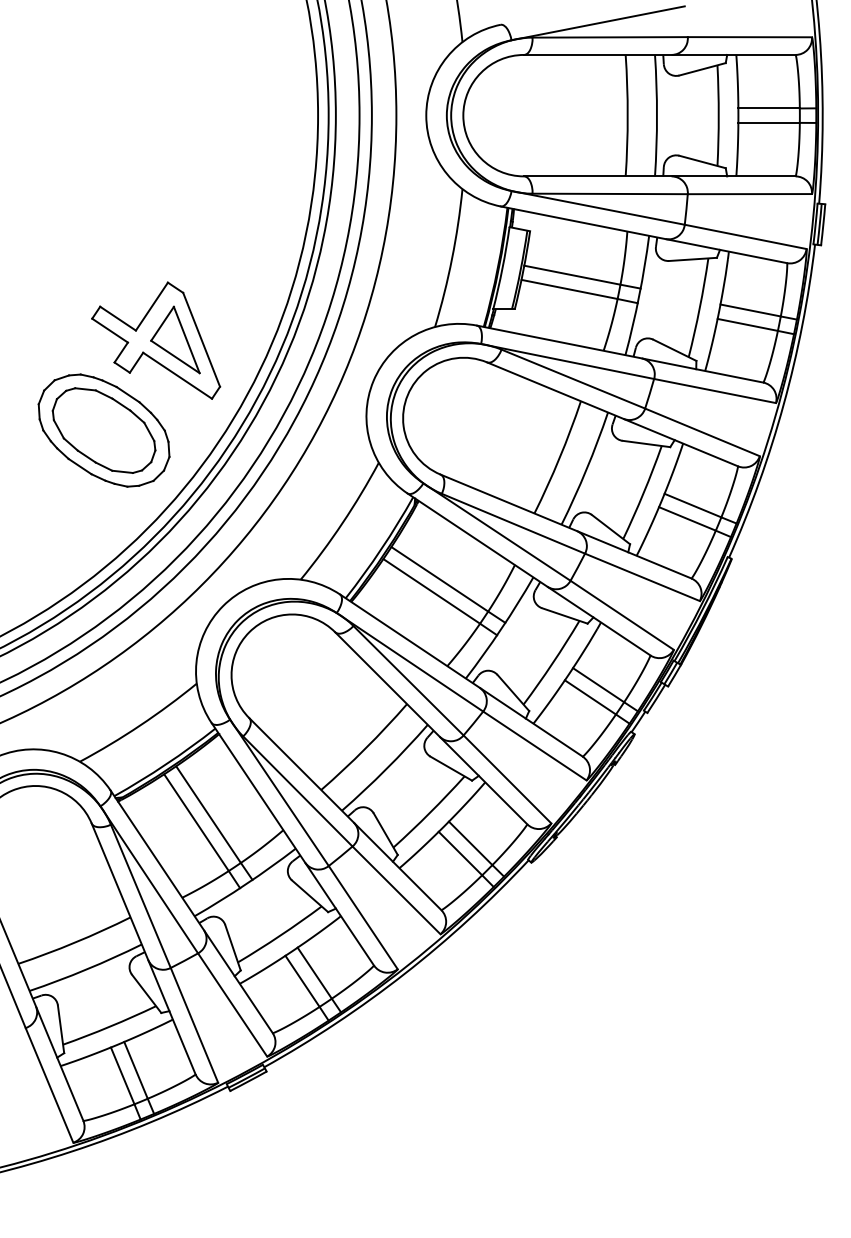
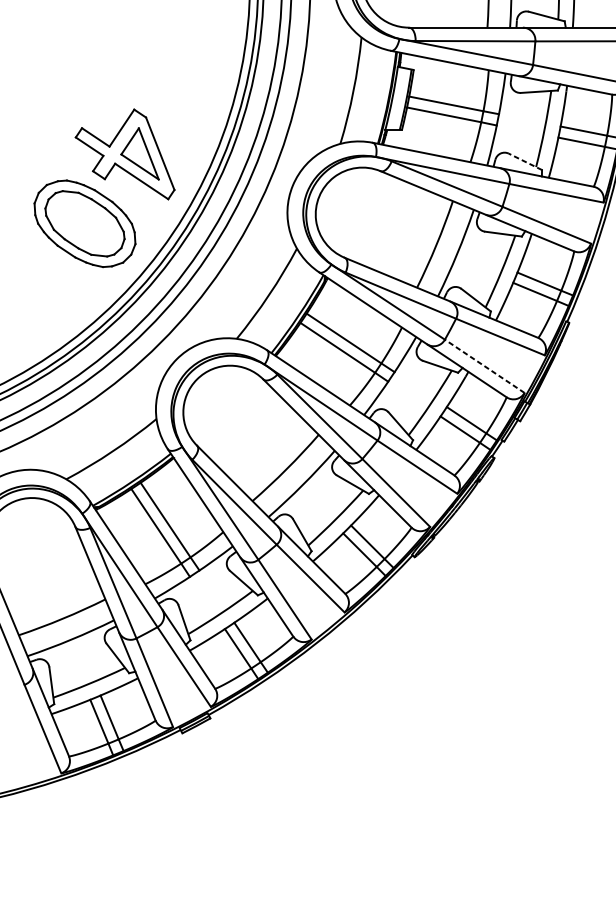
line: (674, 350) -> (525, 162), solid -> dashed
line: (621, 615) -> (484, 366), solid -> dashed

